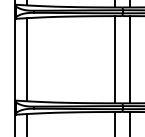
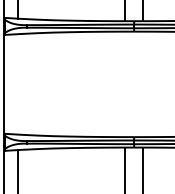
line: (27, 59) -> (18, 84), removed
line: (115, 59) -> (125, 84), removed
line: (129, 59) -> (142, 84), removed

